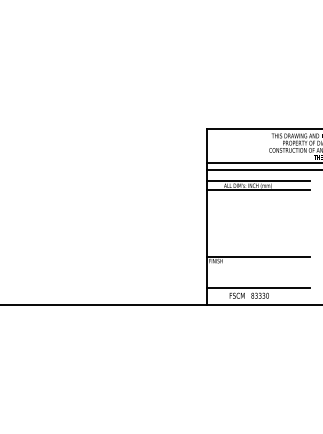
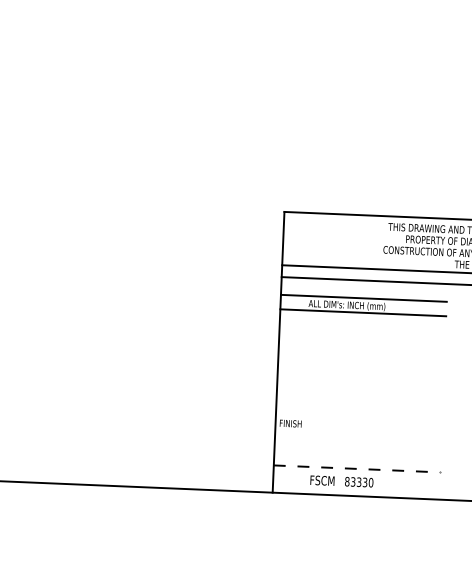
line: (258, 256) -> (359, 419), removed
line: (258, 287) -> (357, 468), solid -> dashed

